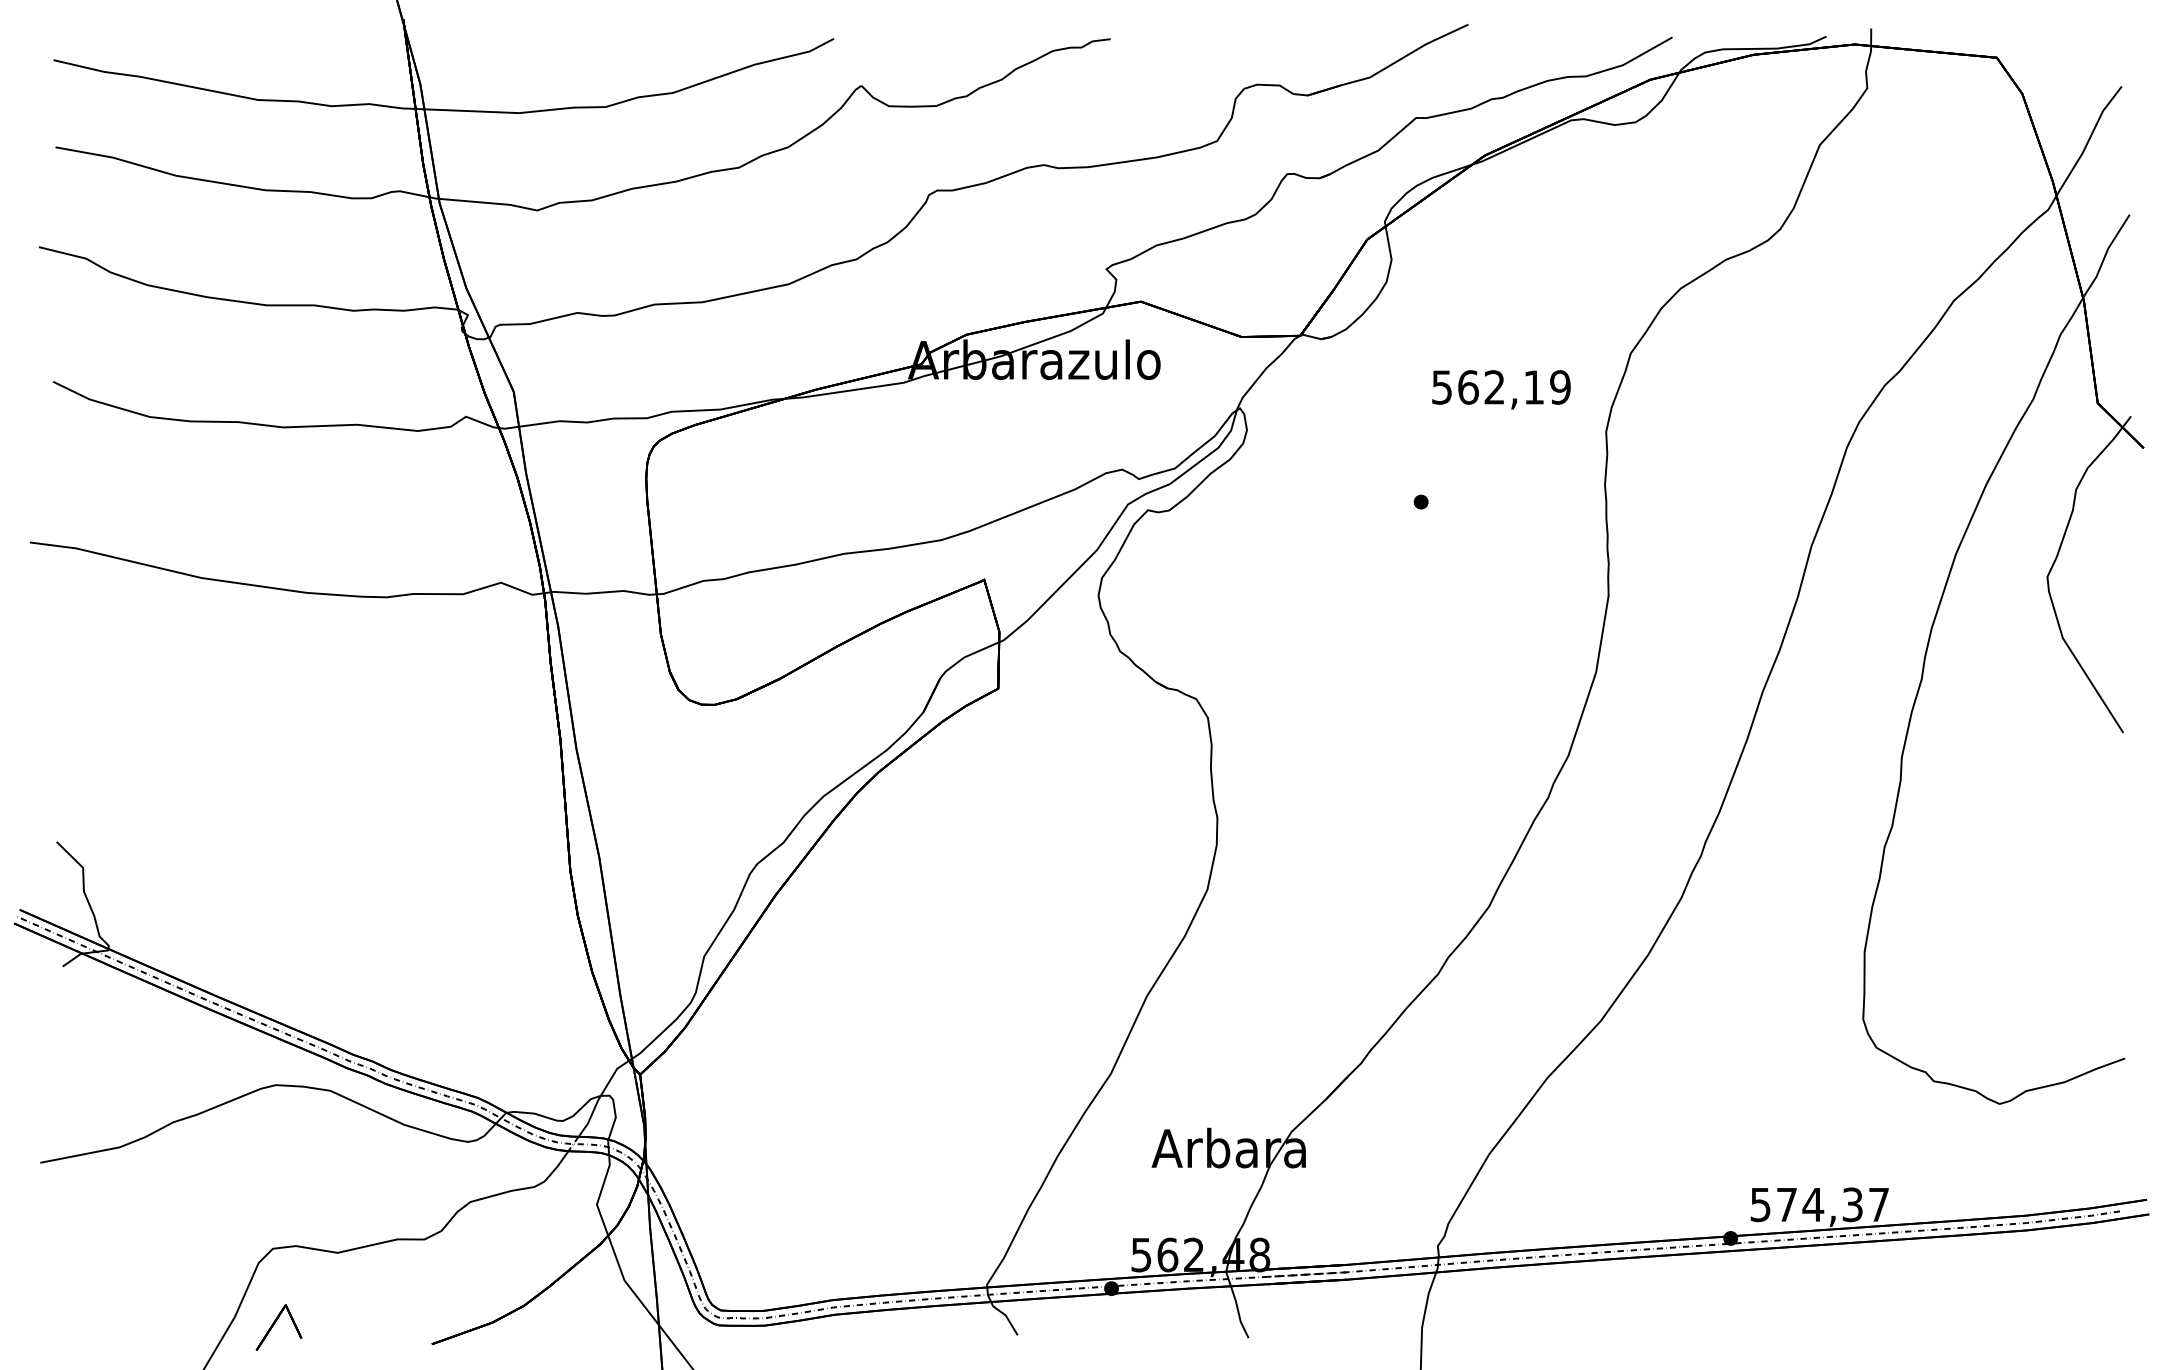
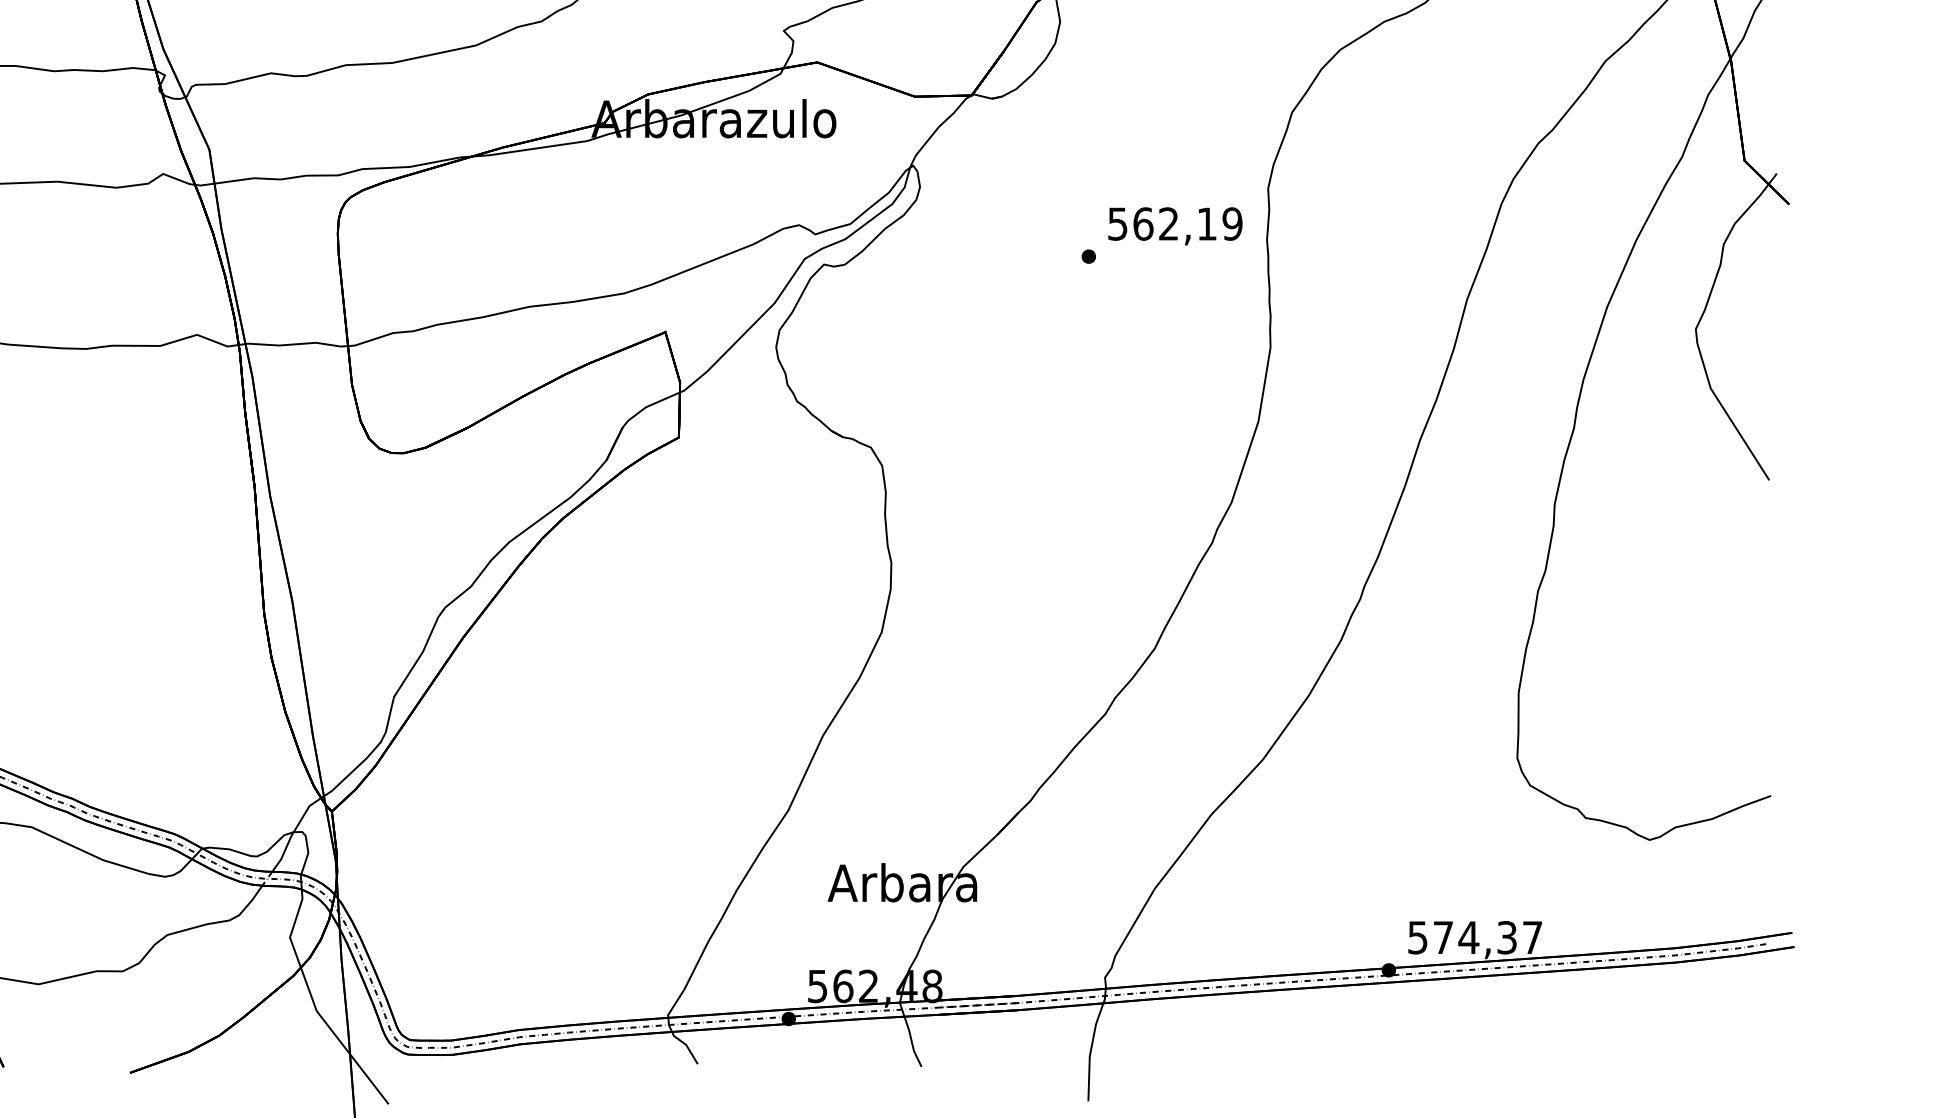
text: (1501, 389) -> (1175, 226), moved

